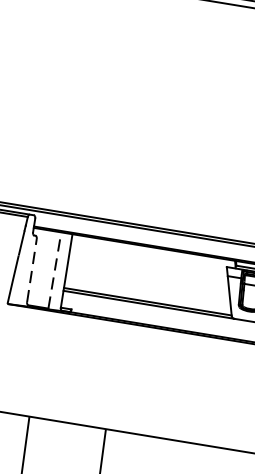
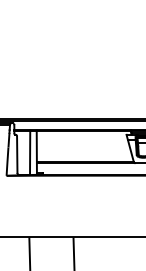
line: (32, 270) -> (17, 154), dashed -> solid
line: (55, 270) -> (30, 152), dashed -> solid

